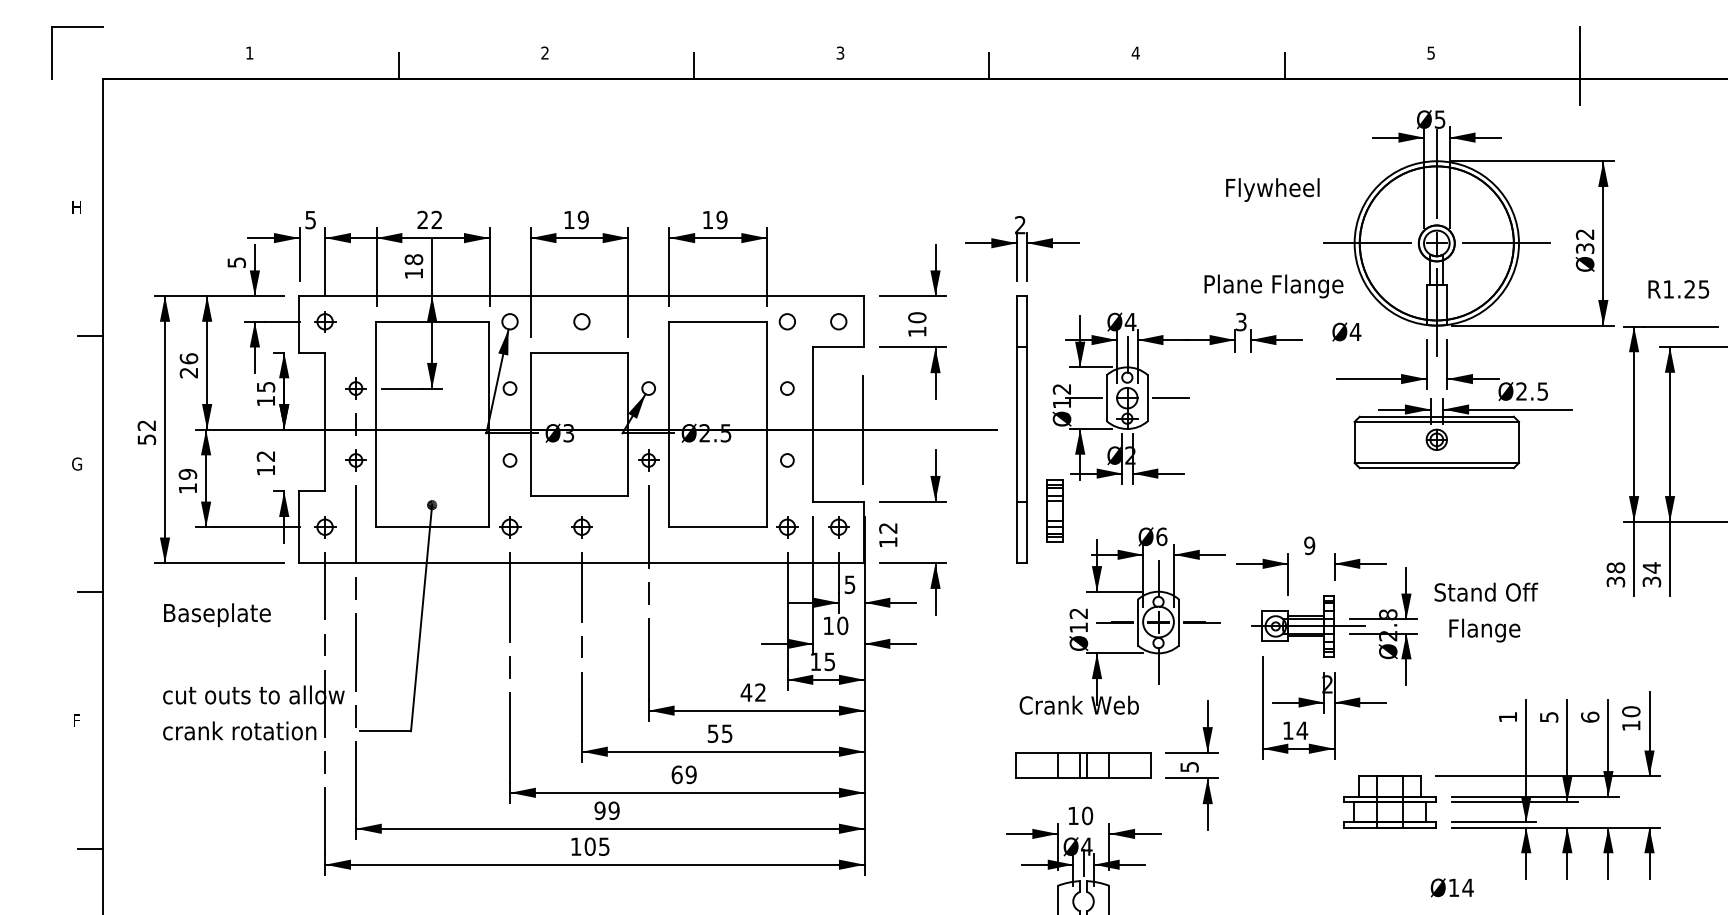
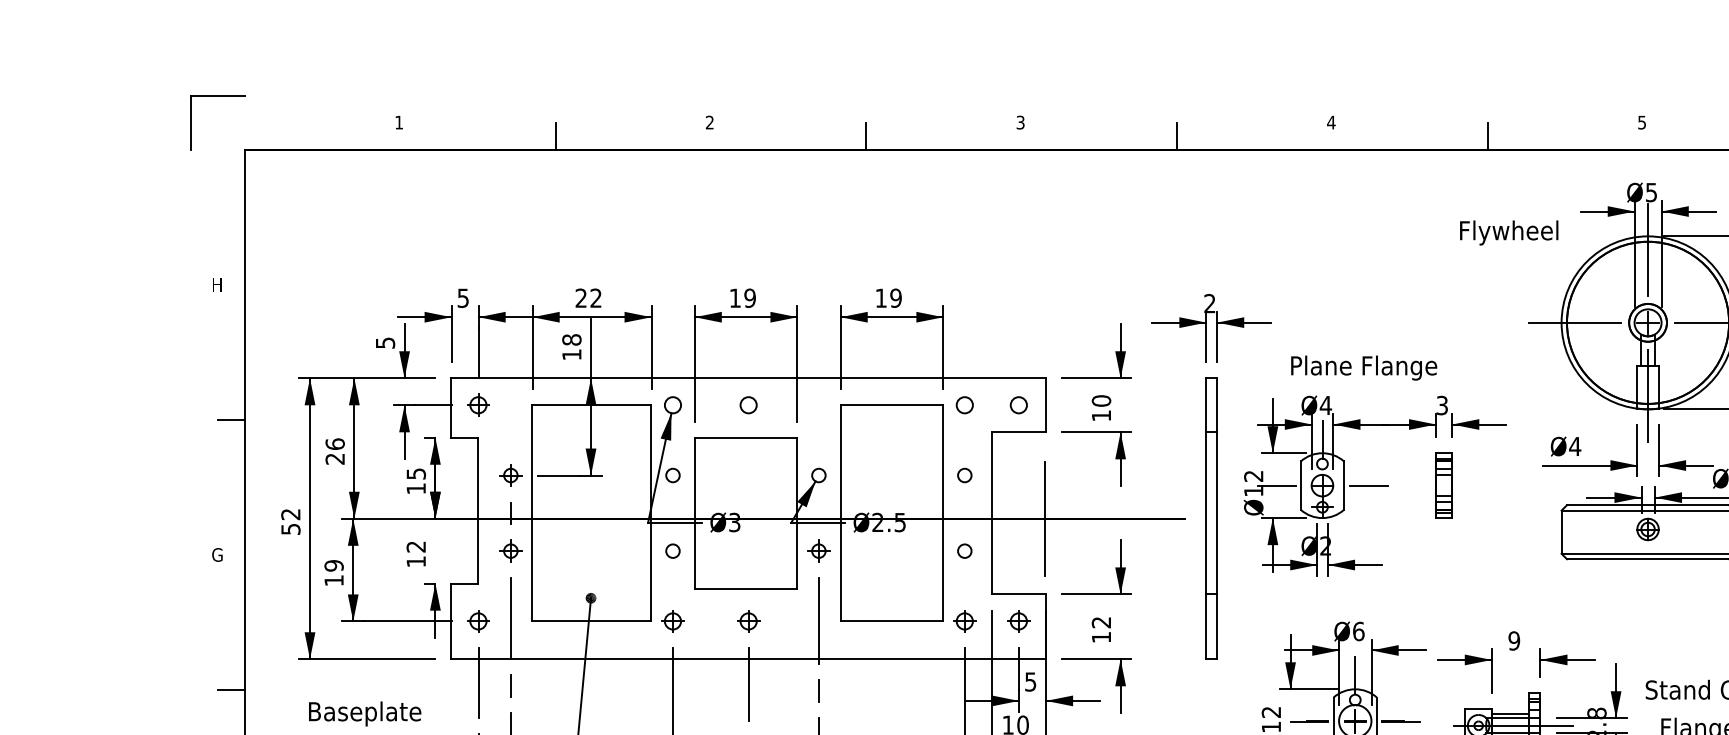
text: (1272, 189) -> (1508, 232), moved
text: (1273, 286) -> (1363, 368), moved
text: (1346, 331) -> (1565, 446), moved
part: (1054, 510) -> (1443, 484), moved
text: (888, 534) -> (1101, 629), moved

